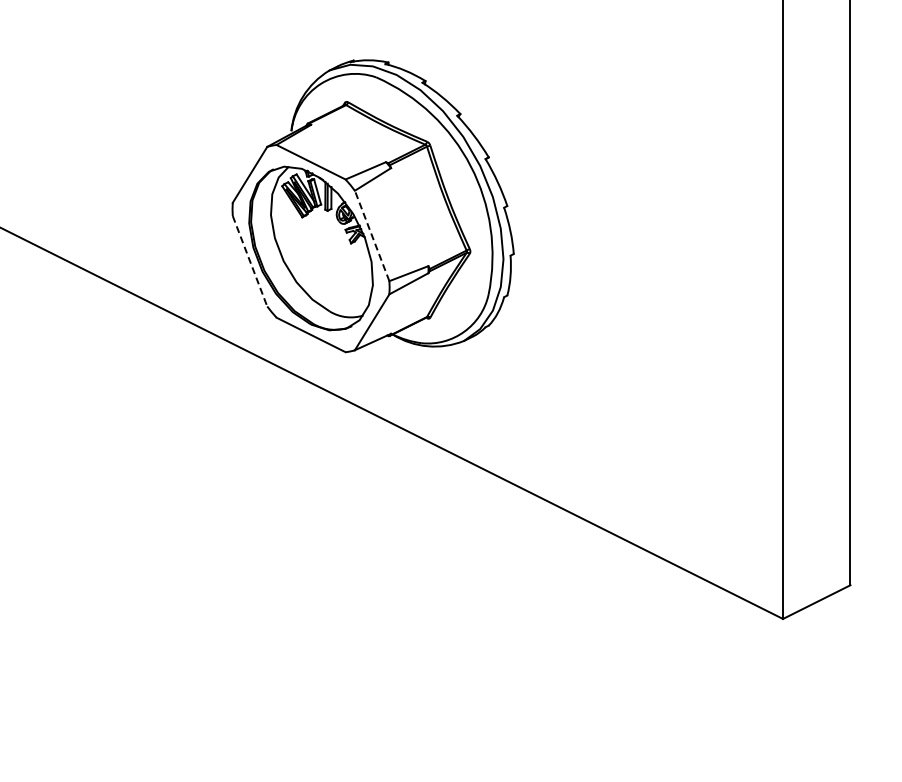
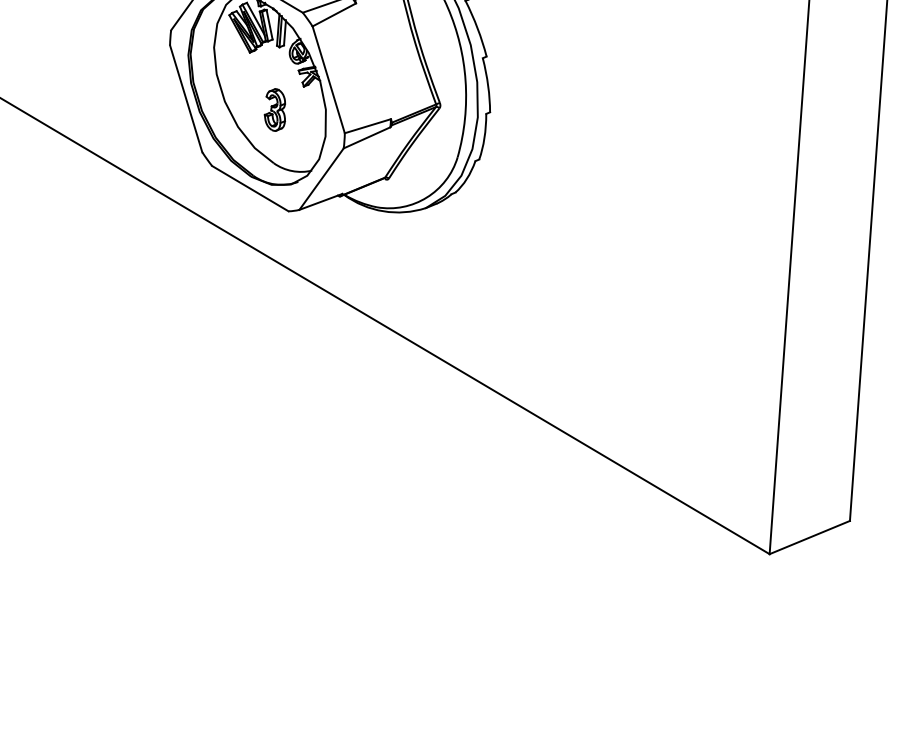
line: (371, 235) -> (327, 79), dashed -> solid
line: (250, 261) -> (186, 99), dashed -> solid
part: (327, 265) -> (274, 110), added

